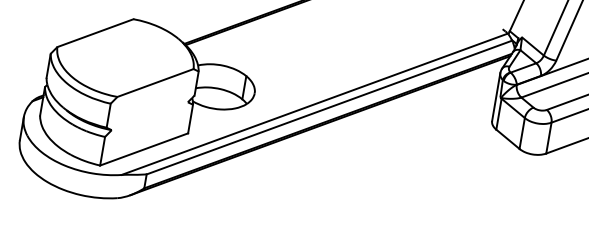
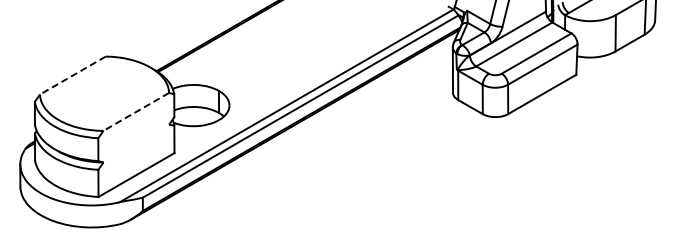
line: (95, 33) -> (72, 75), solid -> dashed
line: (155, 82) -> (136, 111), solid -> dashed

